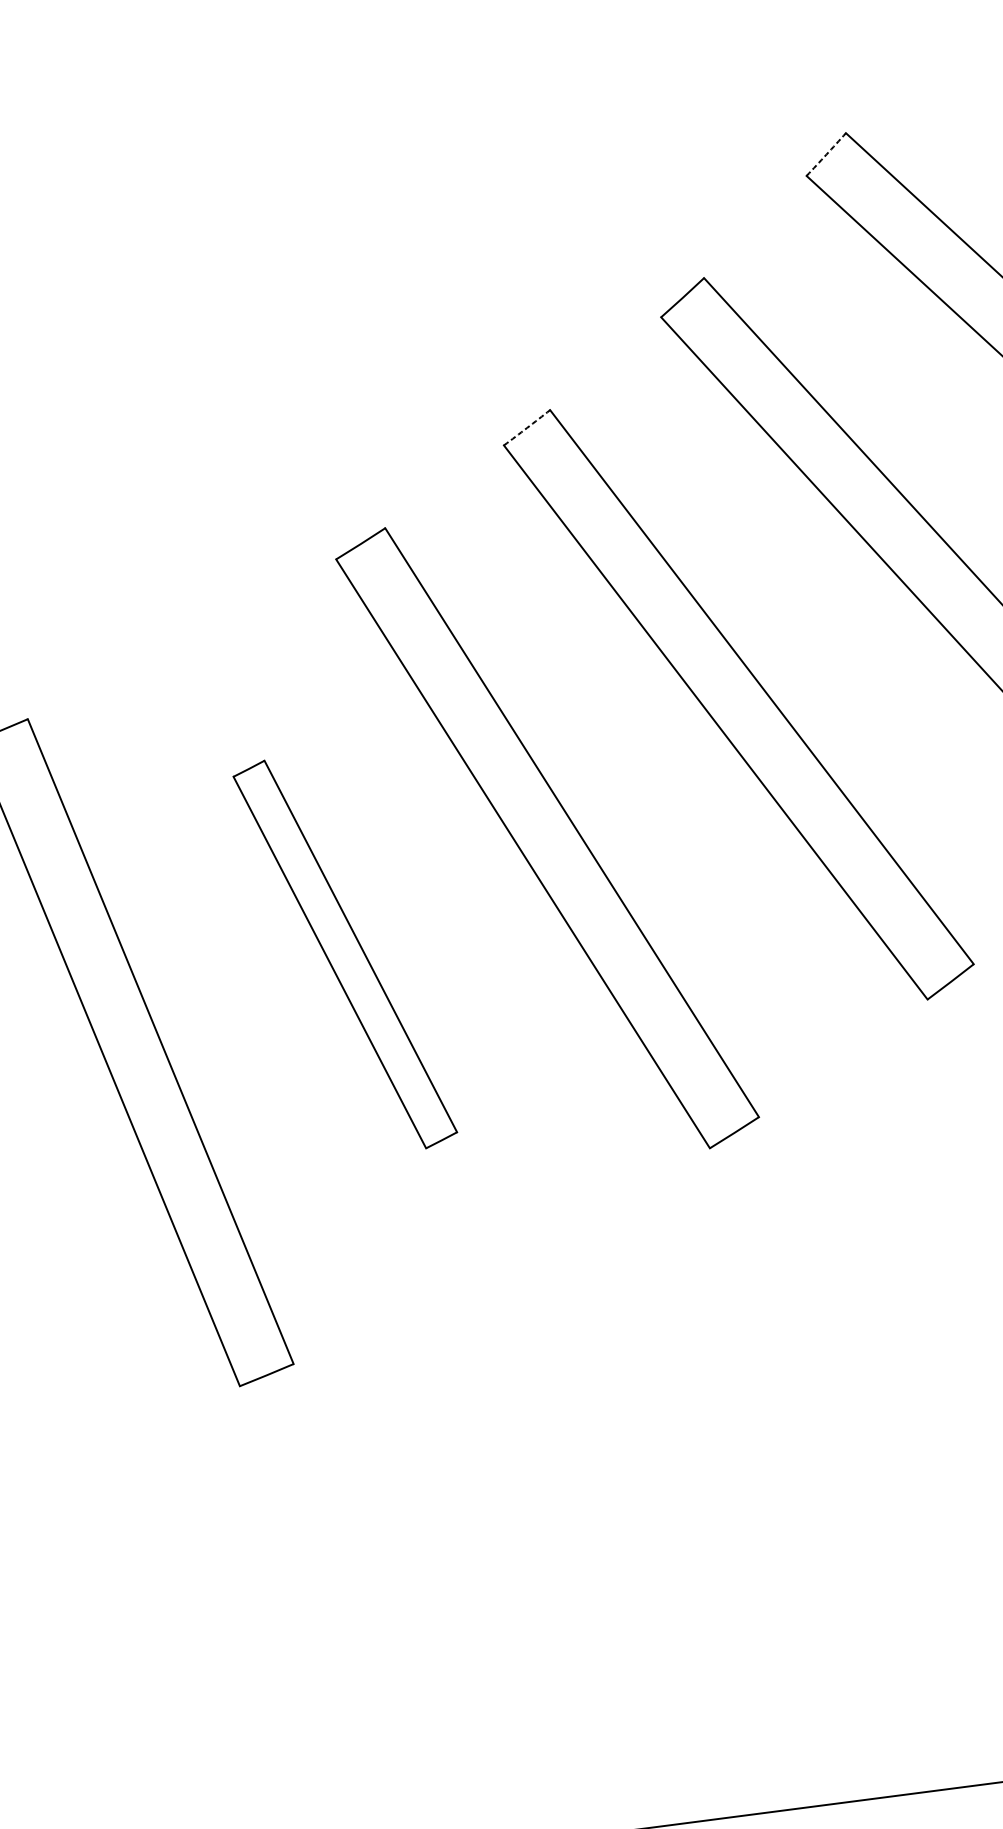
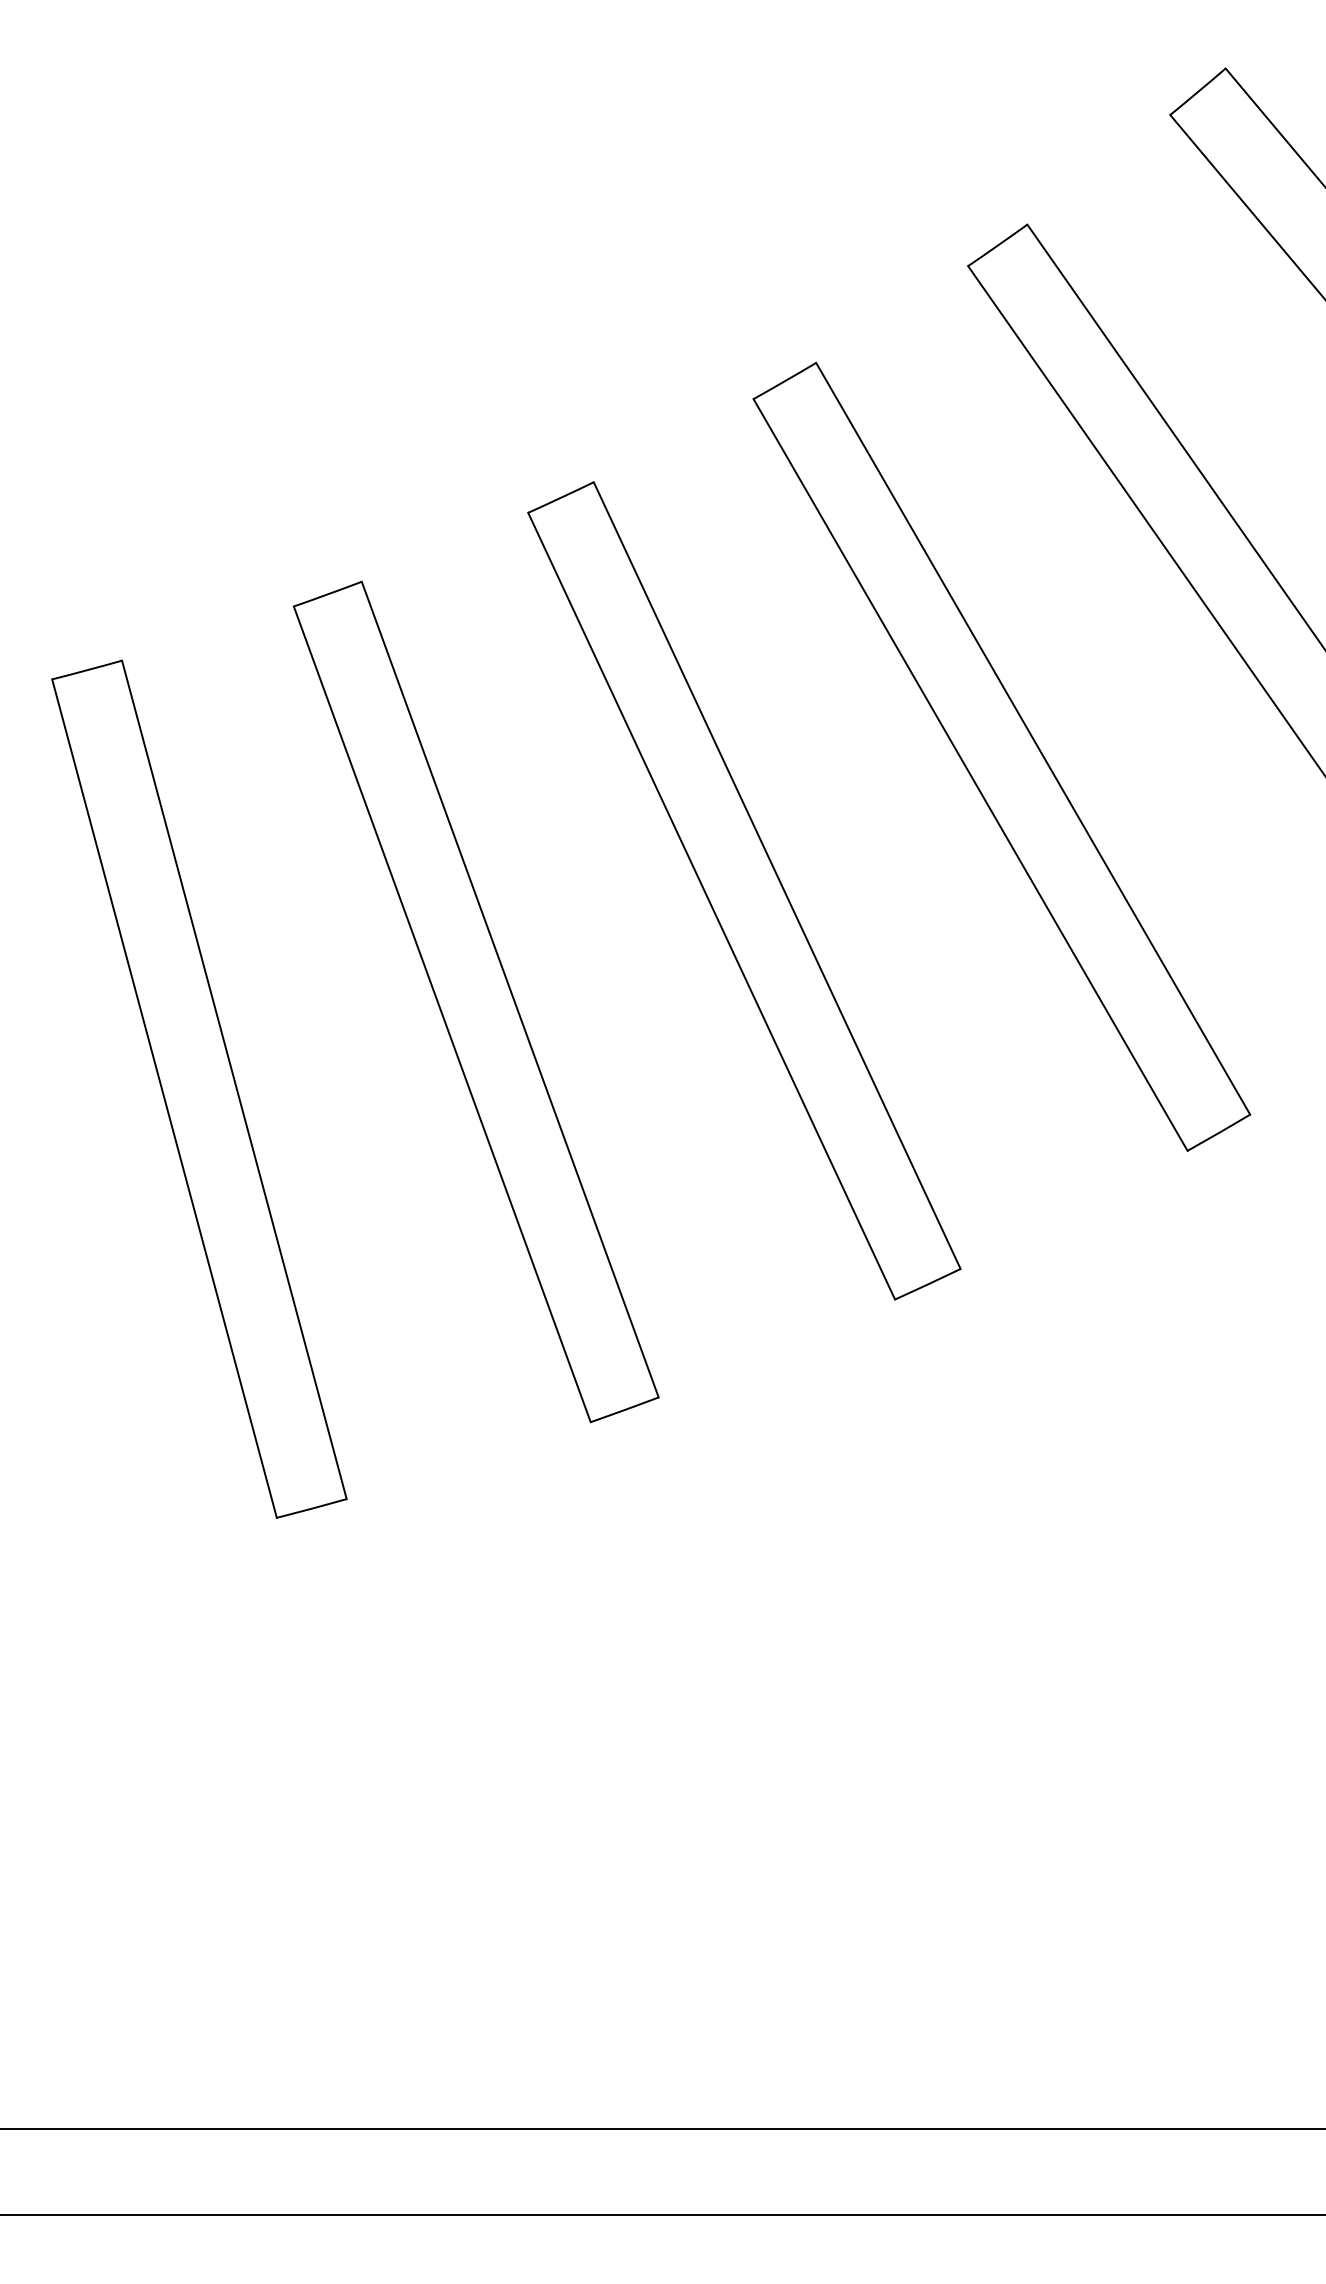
arc: (826, 154) -> (1198, 91), dashed -> solid
arc: (526, 428) -> (784, 381), dashed -> solid
part: (344, 954) -> (475, 1001), size x1.67

